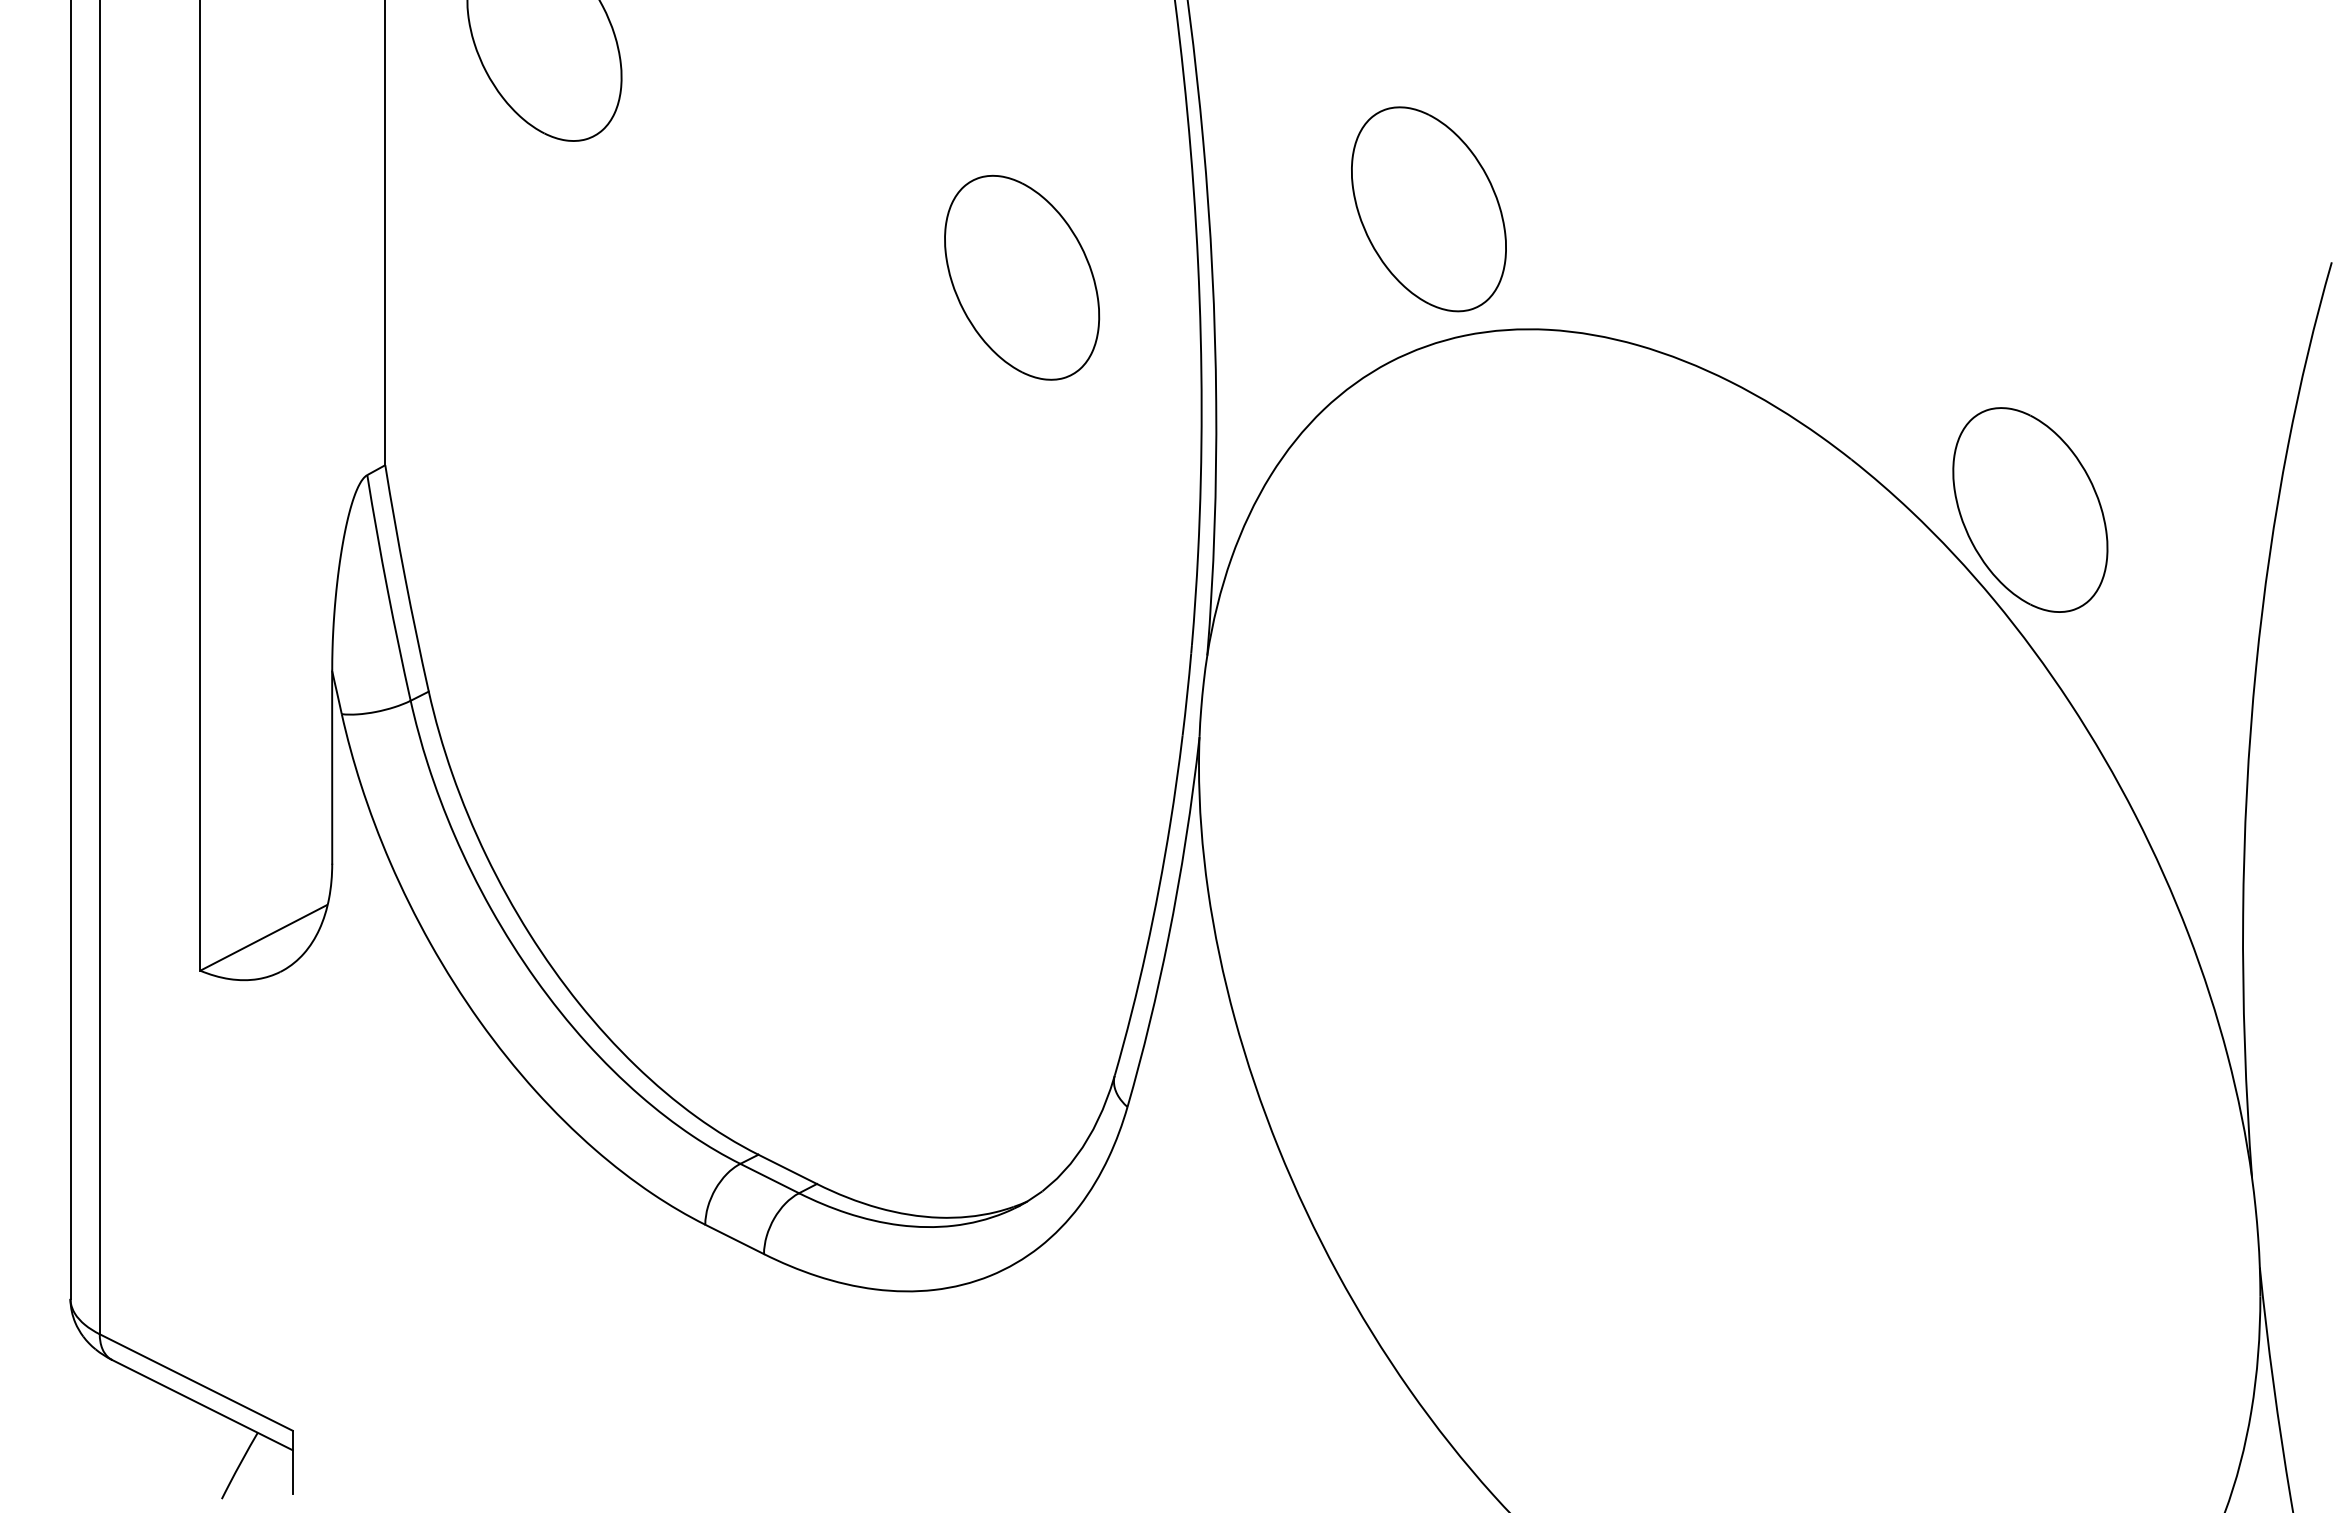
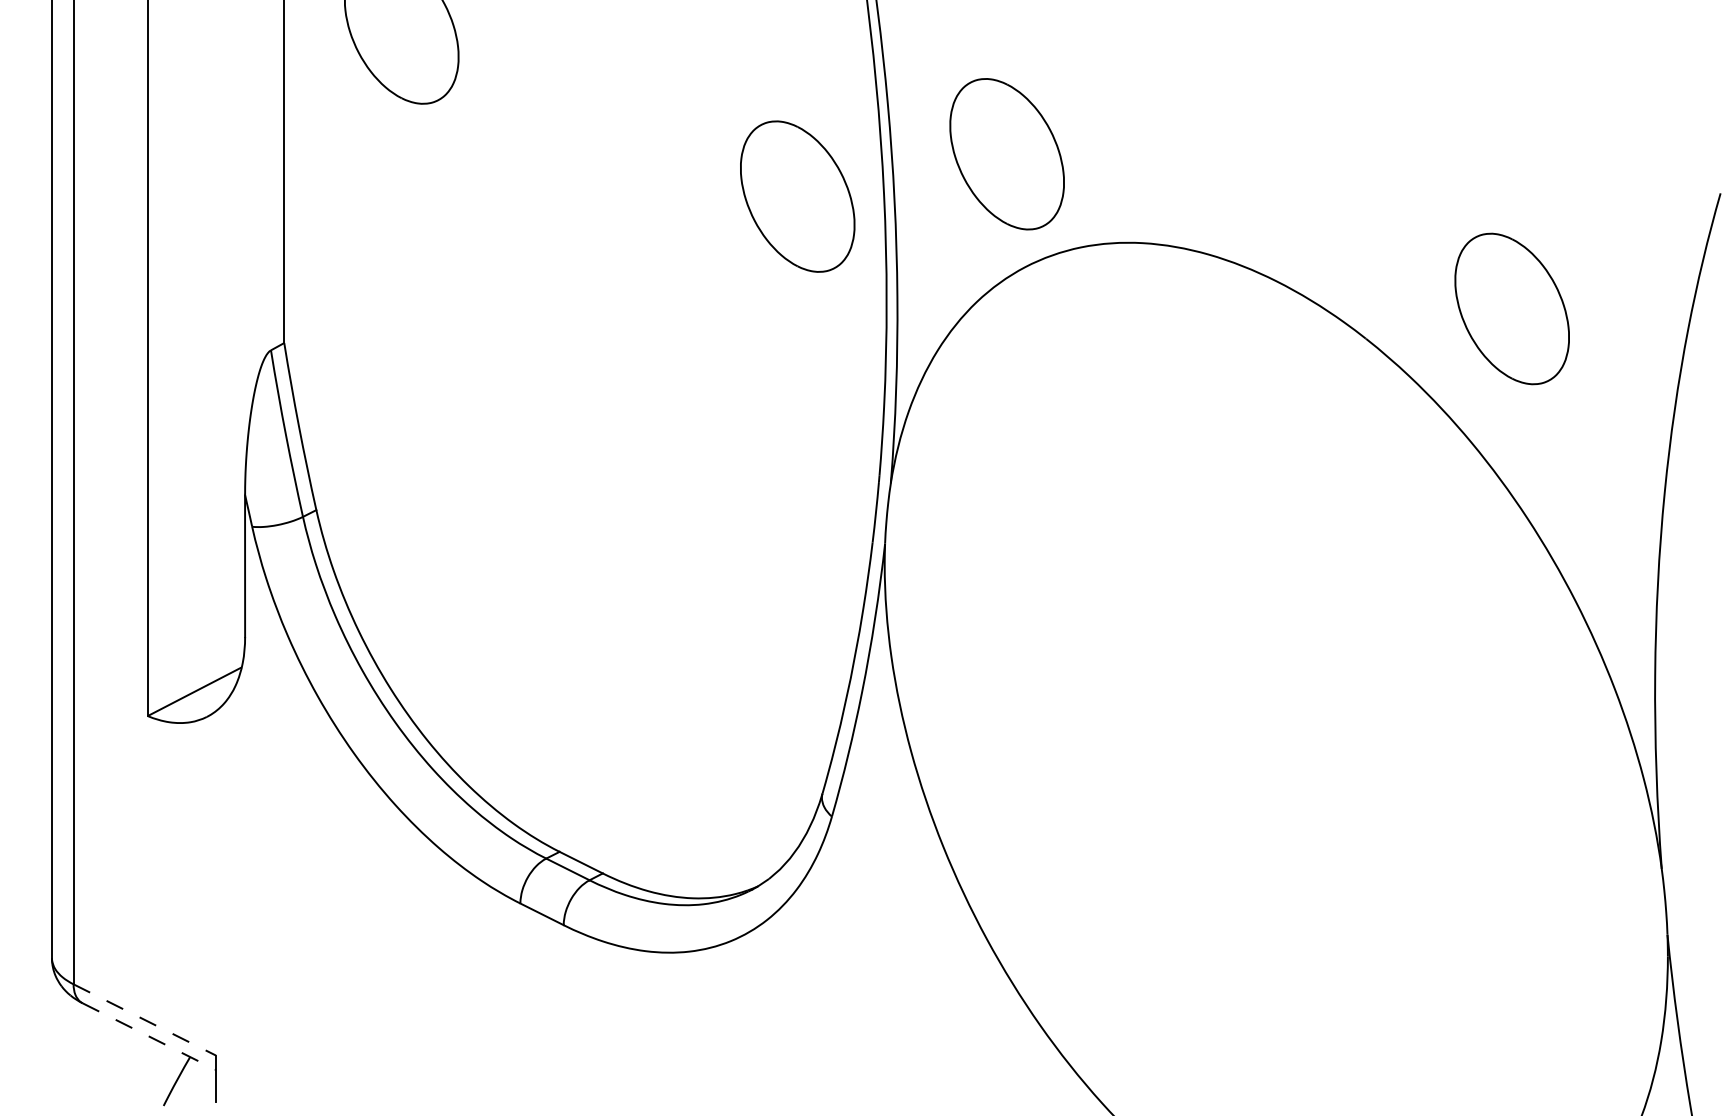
part: (1428, 209) -> (1006, 154), moved
part: (1022, 277) -> (798, 196), moved
part: (2030, 509) -> (1512, 308), moved
line: (196, 1382) -> (144, 1019), solid -> dashed
line: (202, 1405) -> (149, 1036), solid -> dashed

